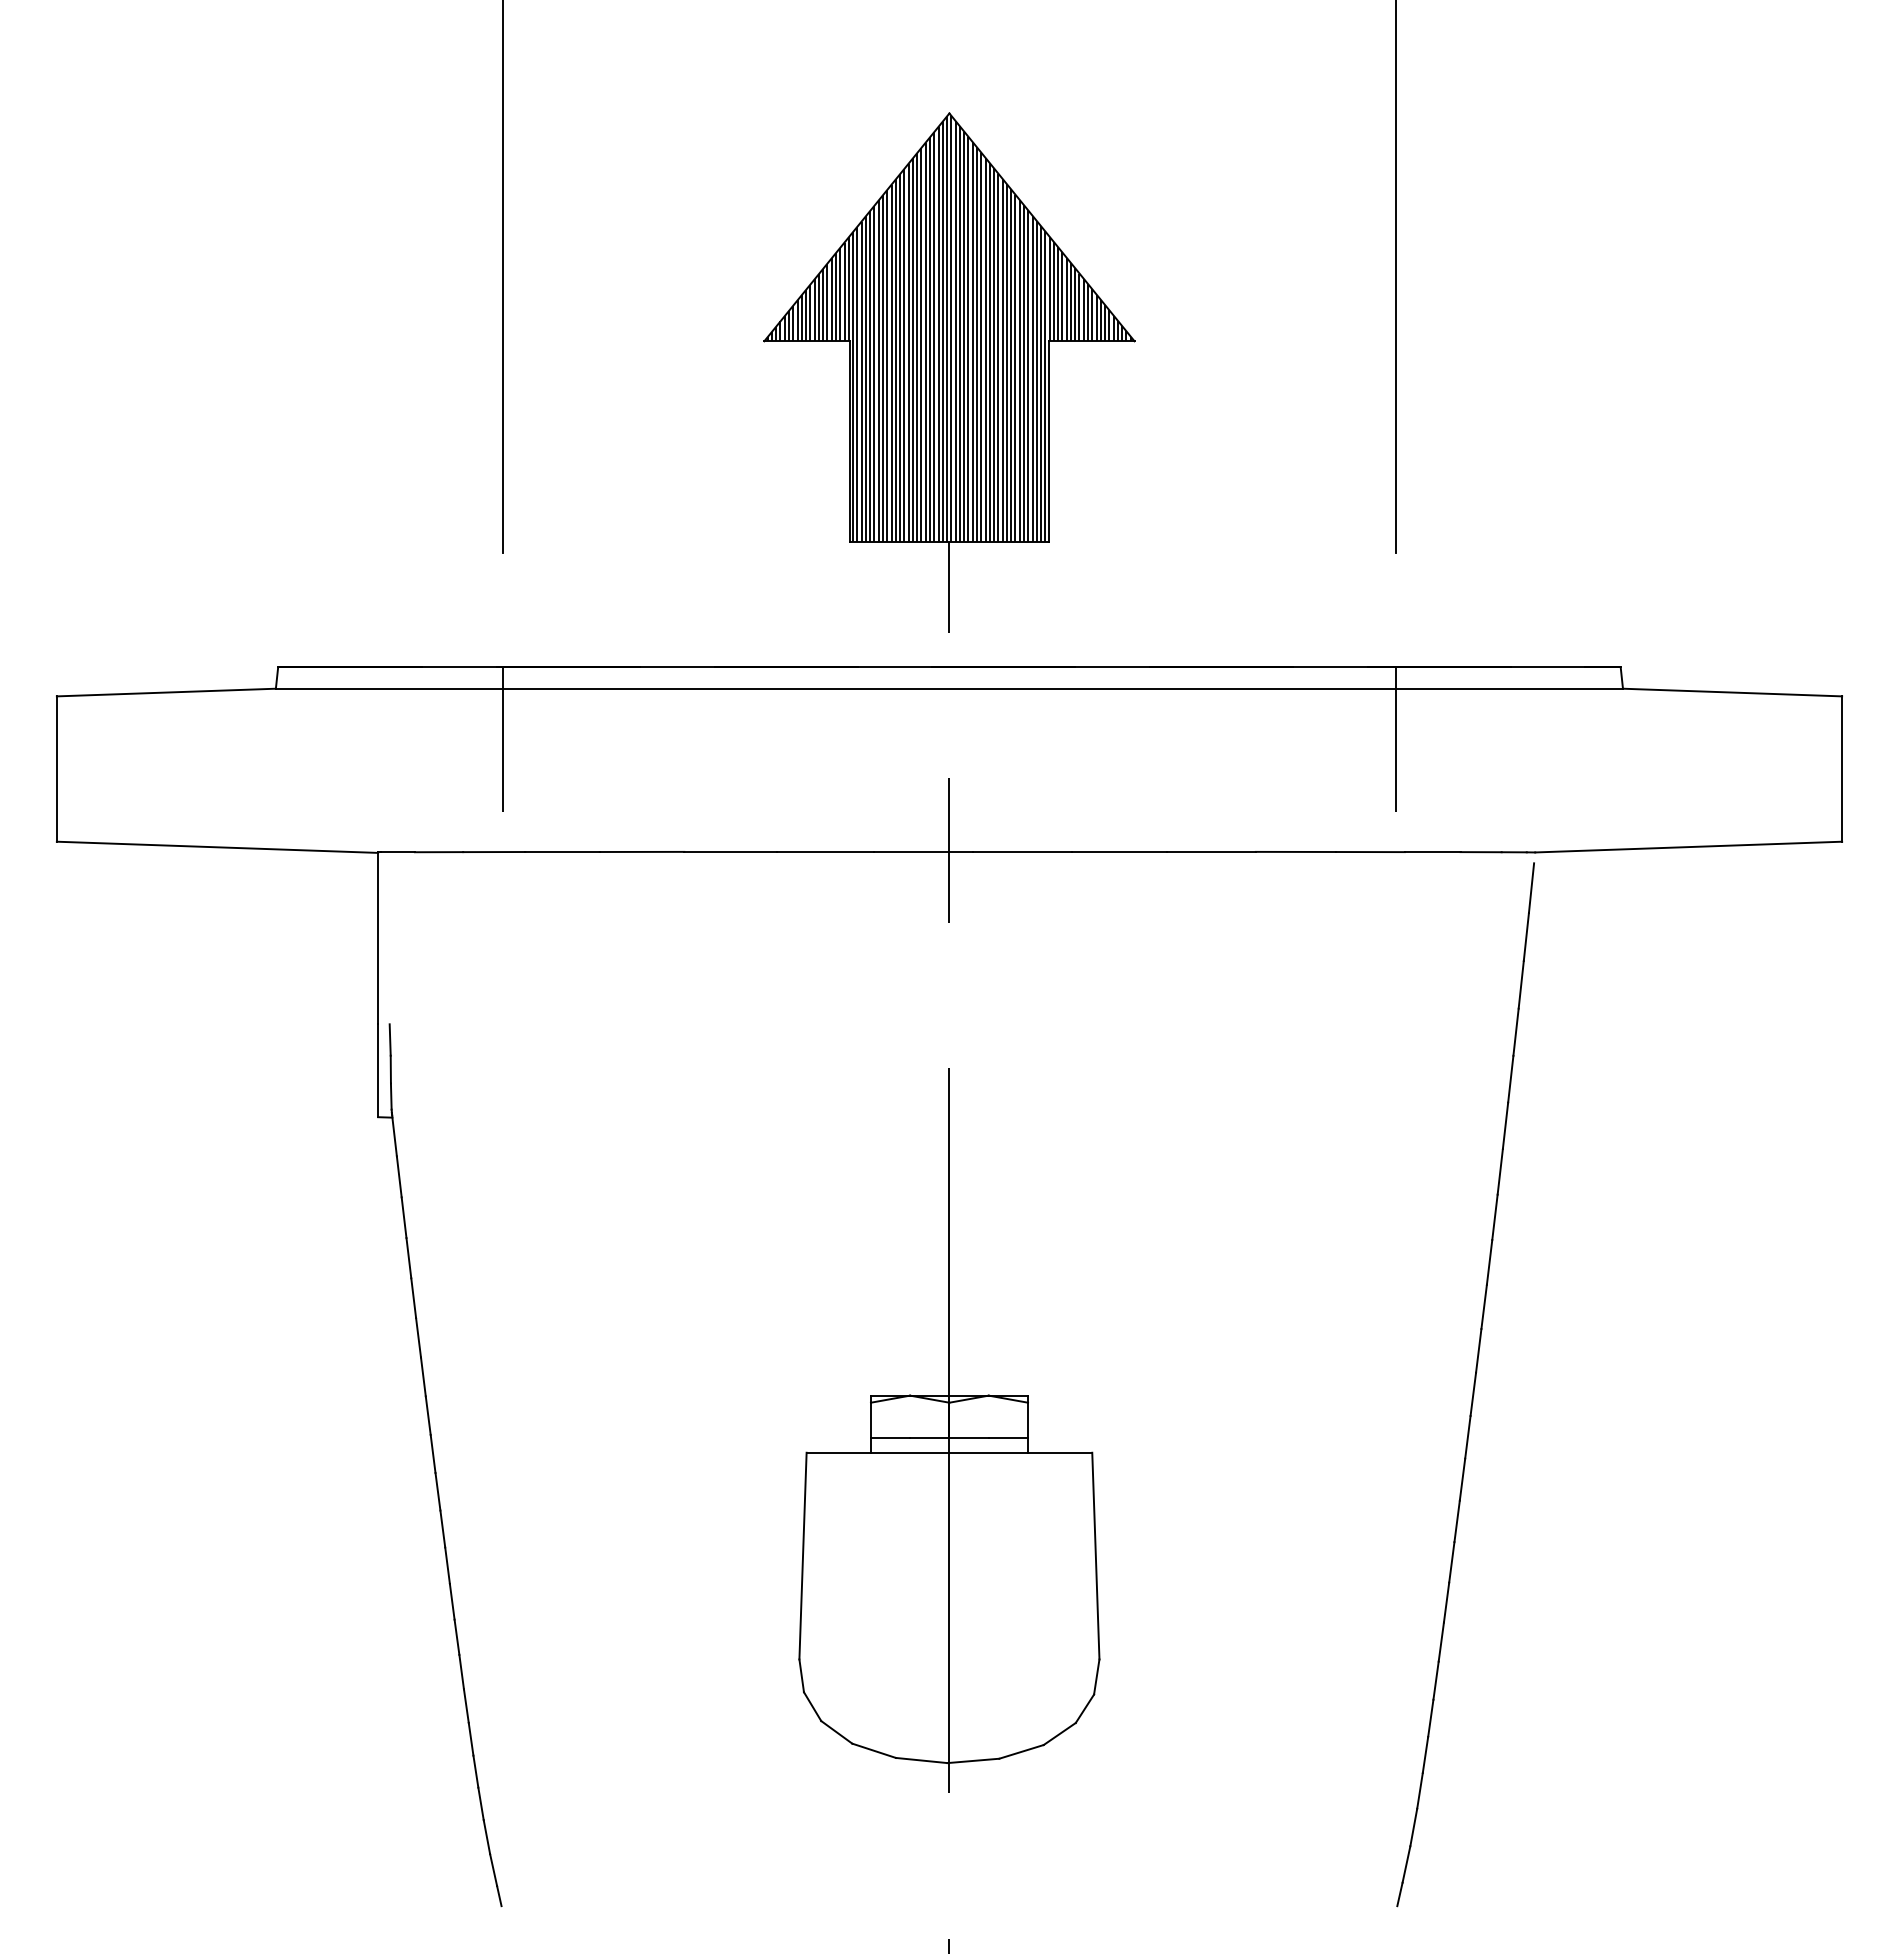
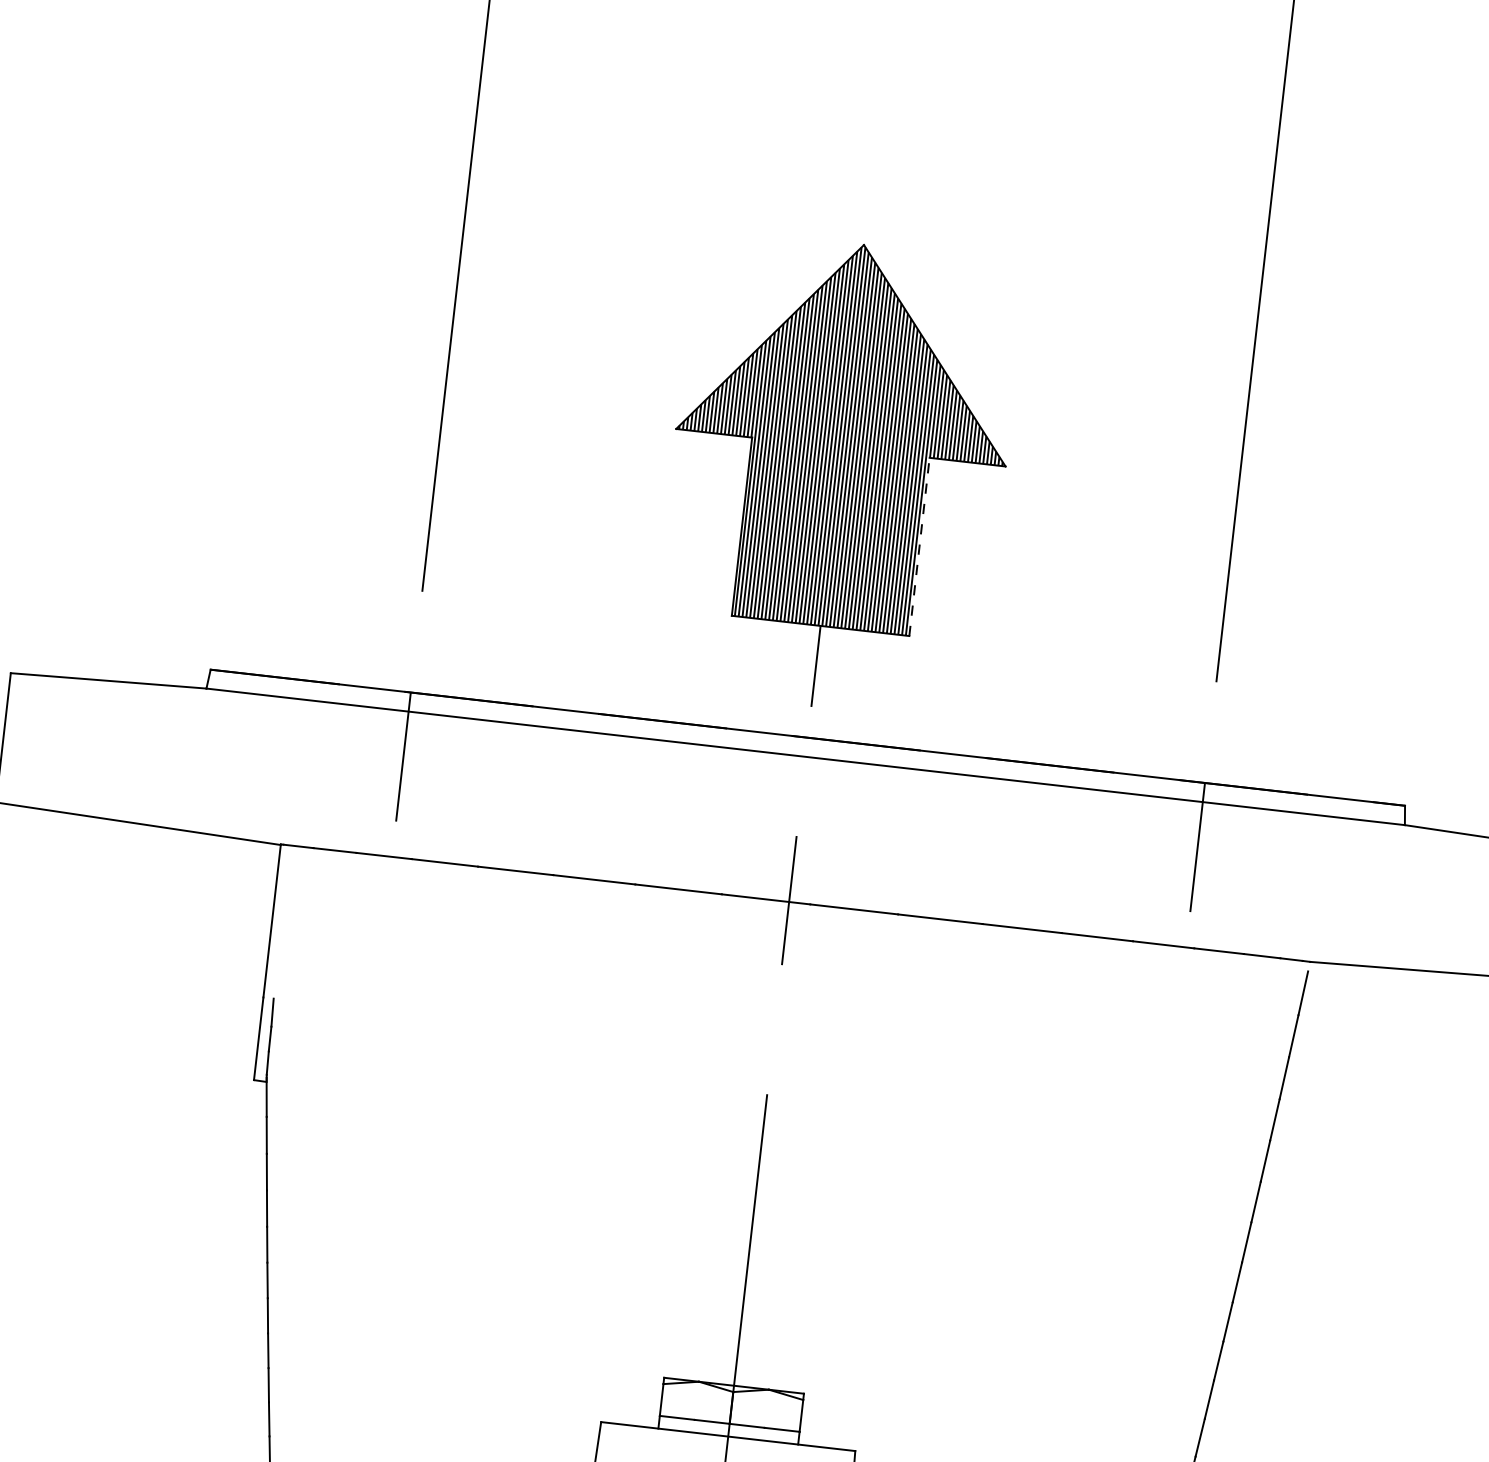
line: (1049, 440) -> (919, 546), solid -> dashed

